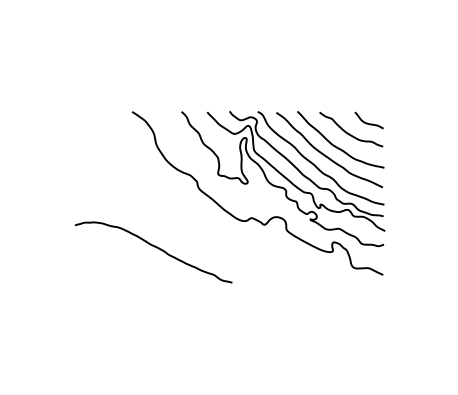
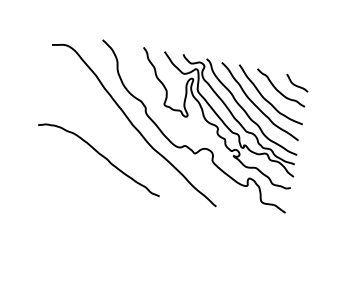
curve: (186, 204) -> (133, 124), added

